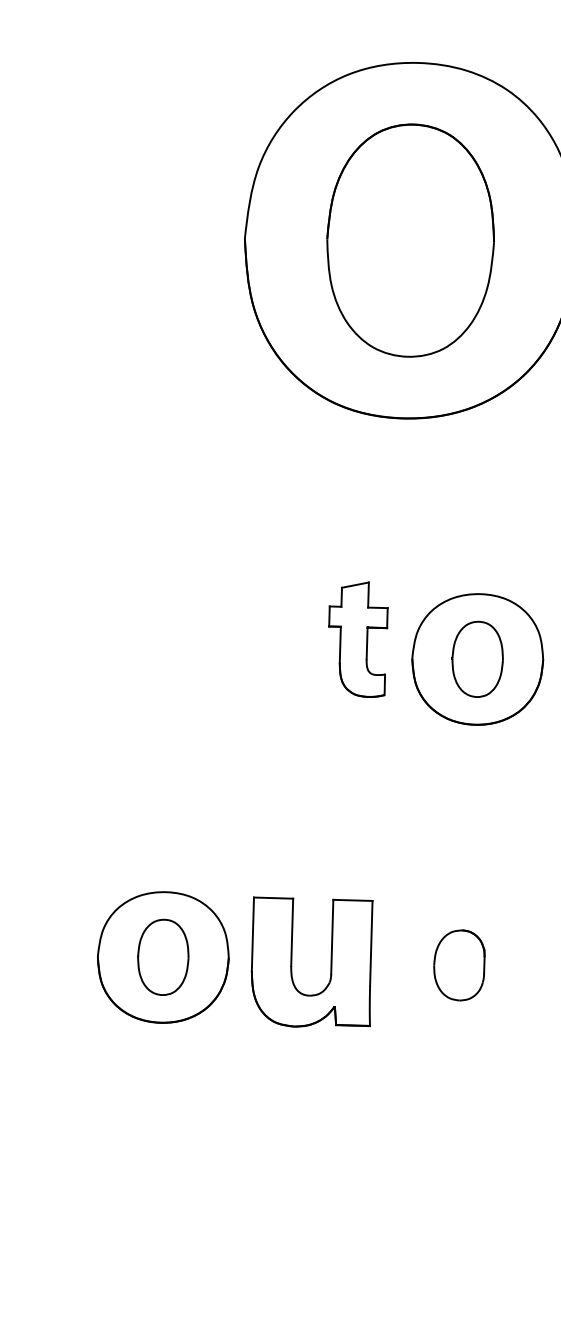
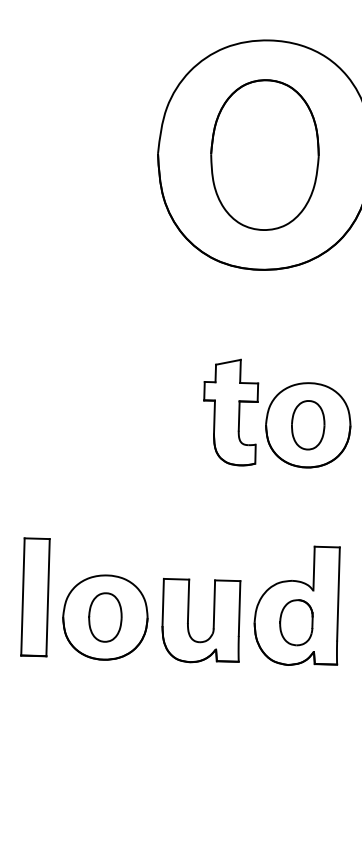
part: (358, 639) -> (231, 412), size x1.43
part: (54, 926) -> (35, 597), added
part: (459, 938) -> (296, 605), added

